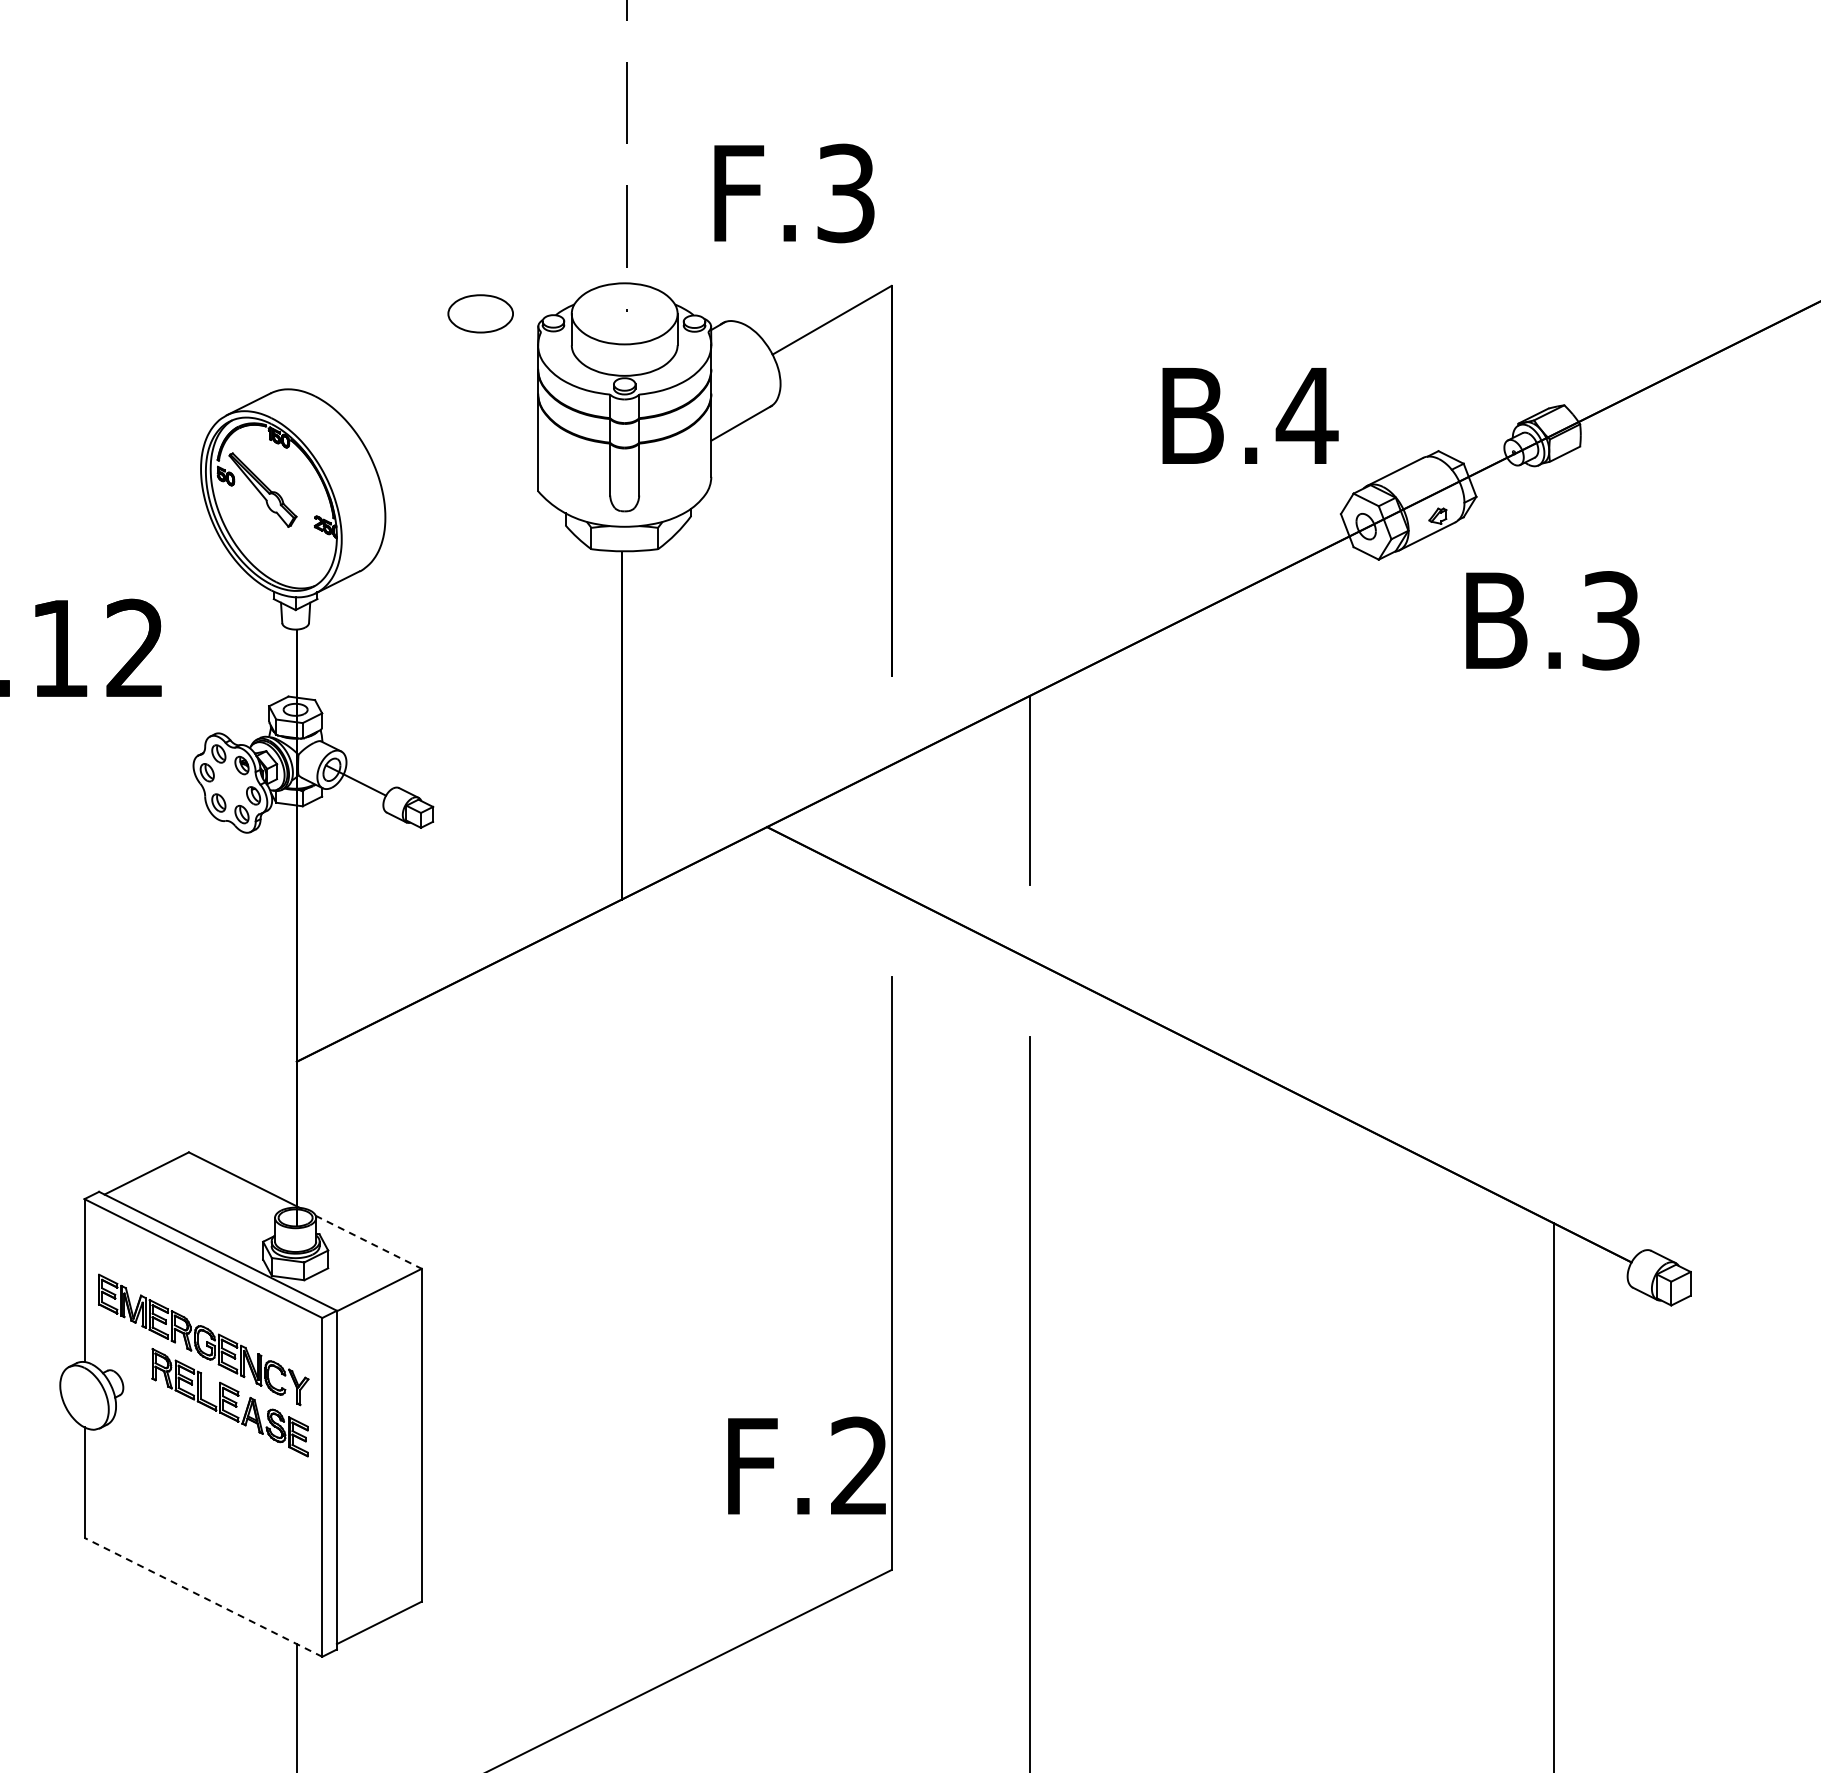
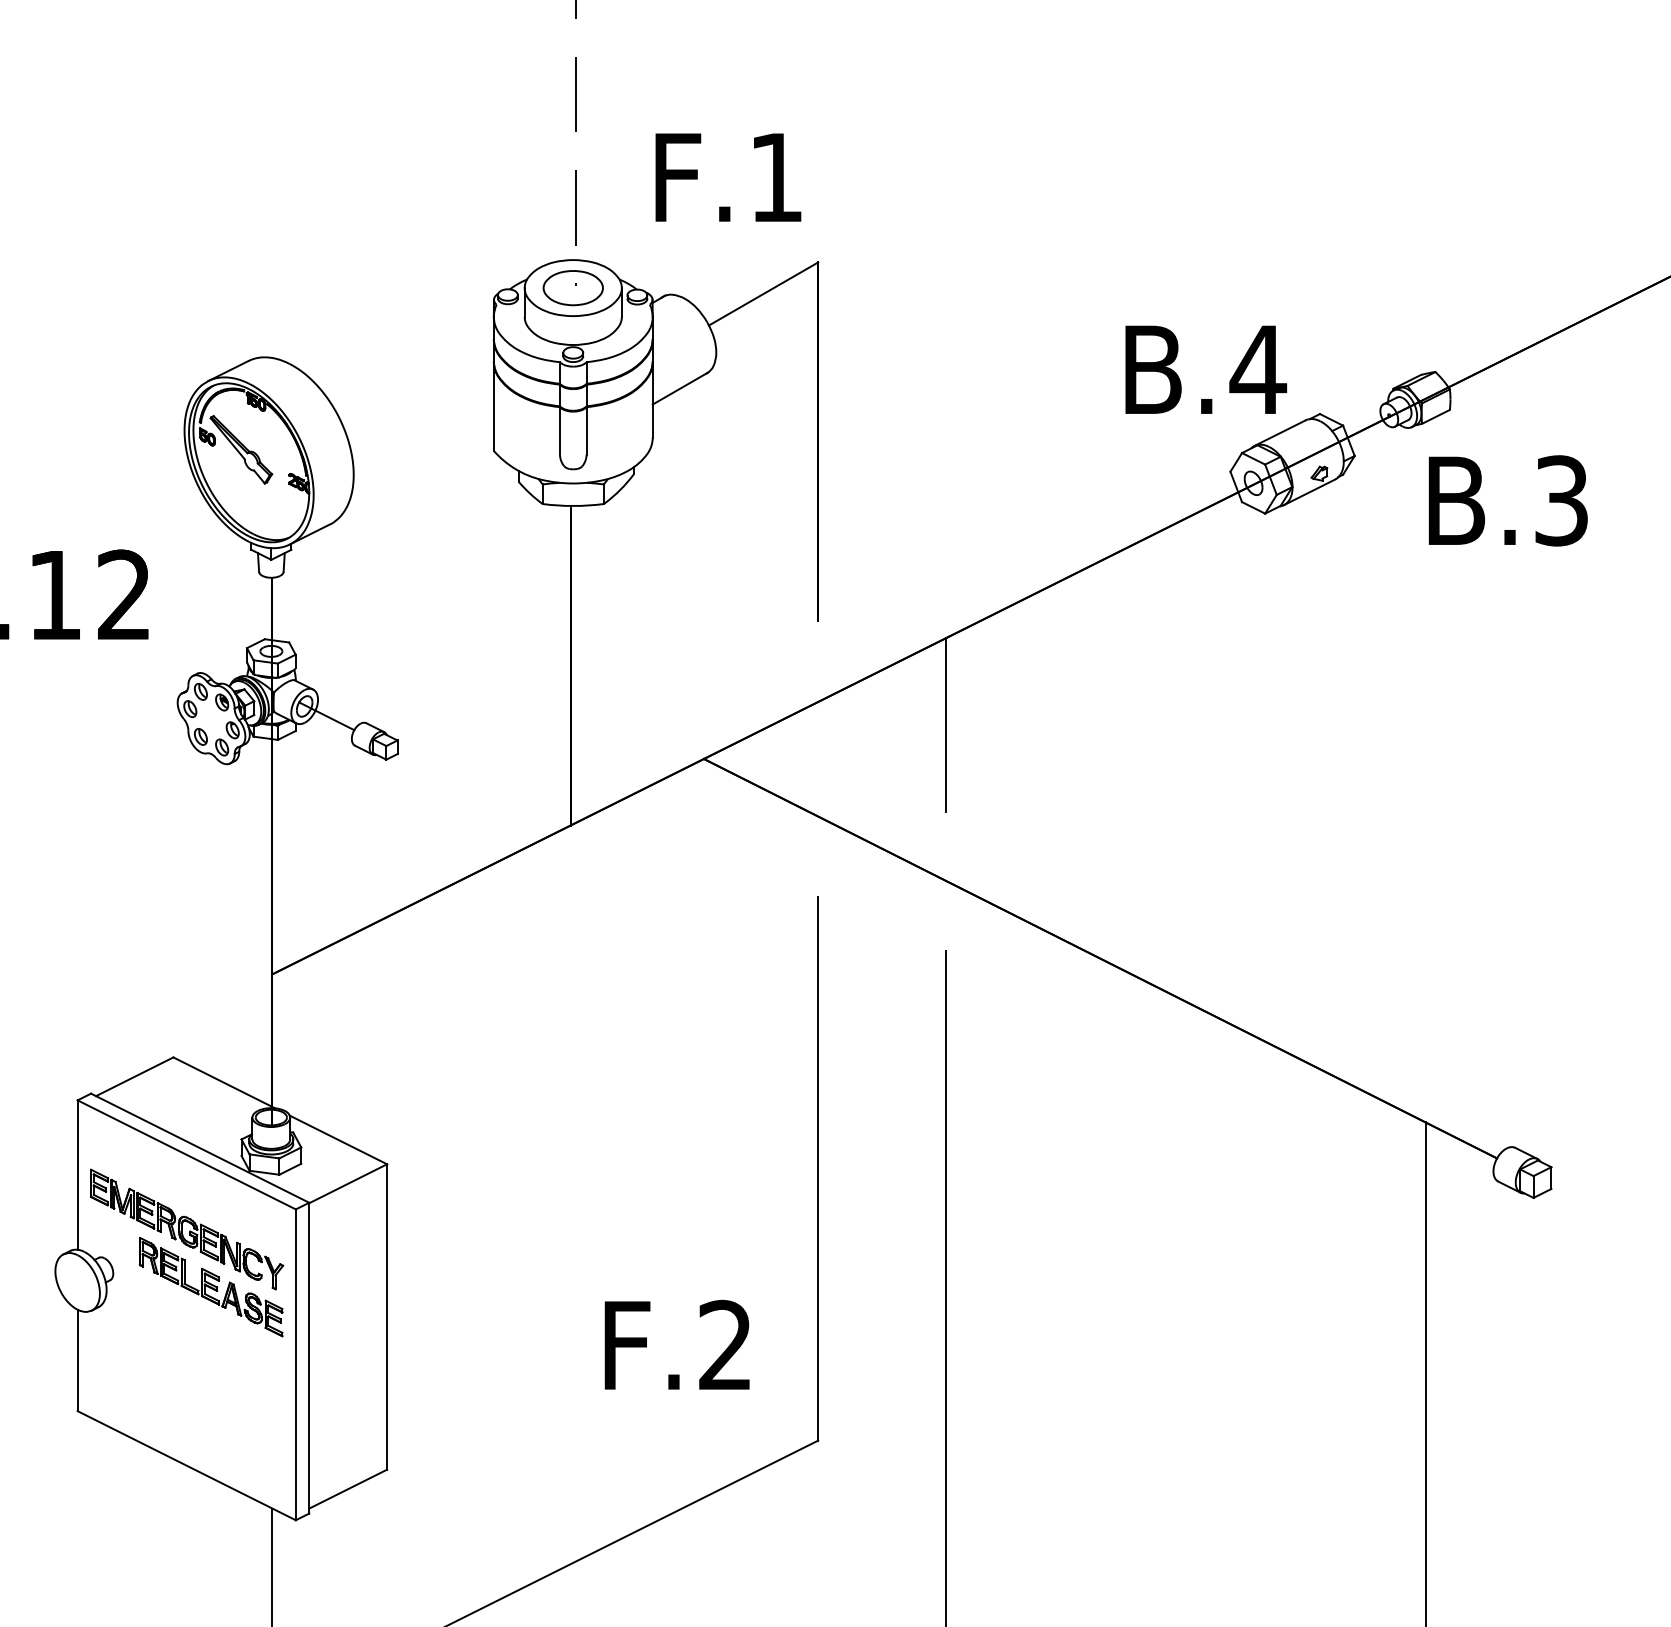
text: (845, 193) -> (775, 177), F.3 -> F.1
part: (480, 313) -> (573, 287), moved
text: (1250, 415) -> (1206, 369), moved
text: (1552, 620) -> (1508, 500), moved
line: (369, 1242) -> (339, 1140), dashed -> solid
text: (806, 1465) -> (676, 1344), moved
line: (203, 1597) -> (186, 1465), dashed -> solid

